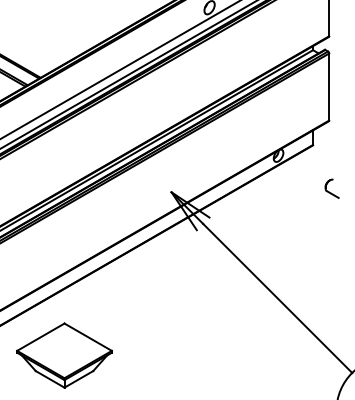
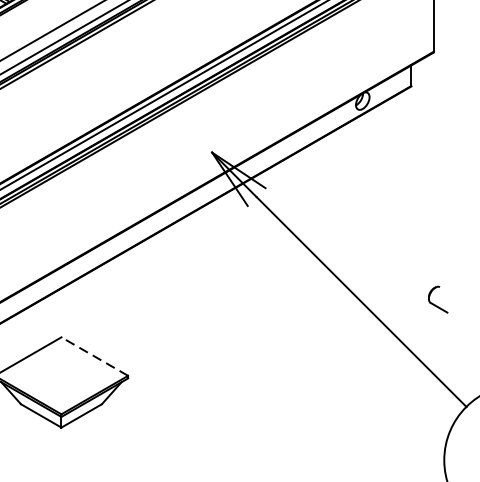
part: (331, 188) -> (437, 299), moved
line: (87, 336) -> (93, 355), solid -> dashed

